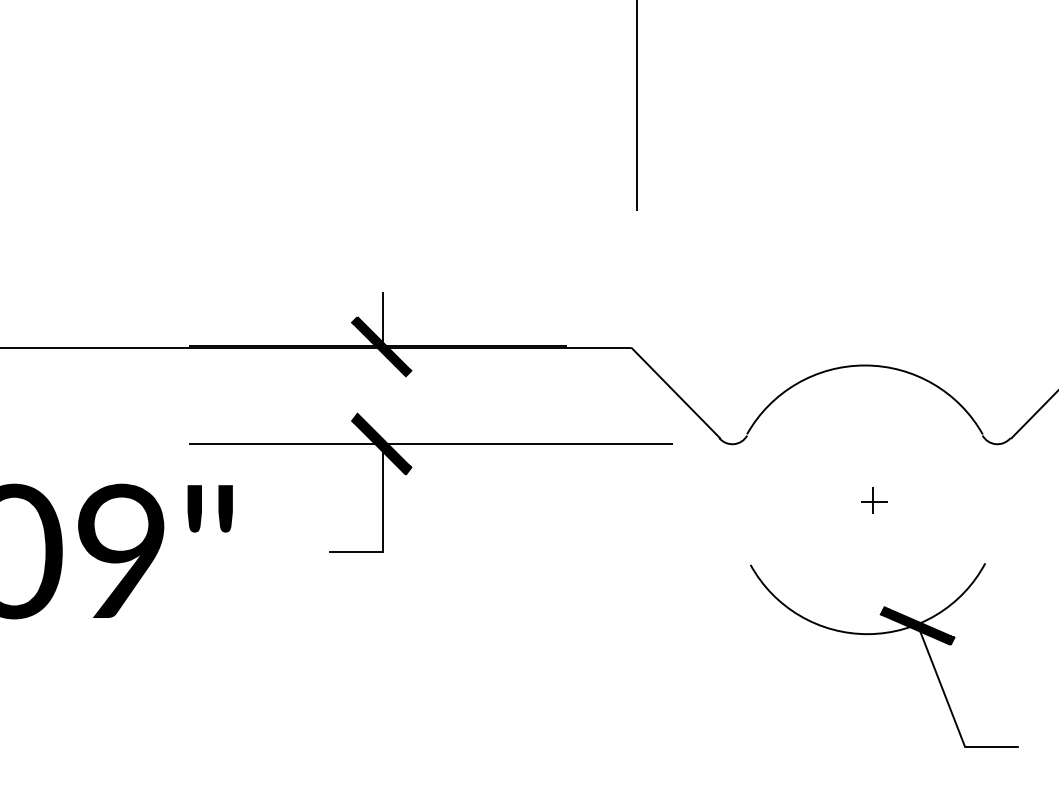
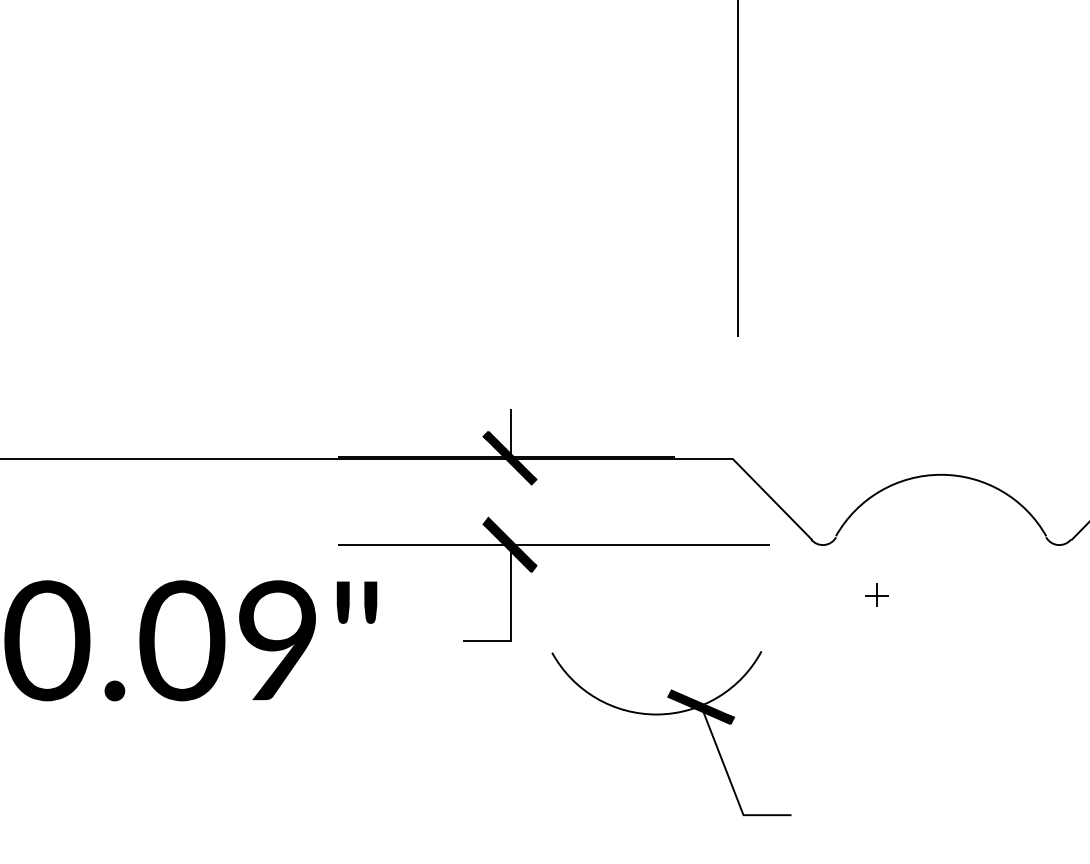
part: (873, 499) -> (876, 594), moved
part: (884, 634) -> (671, 714), moved

